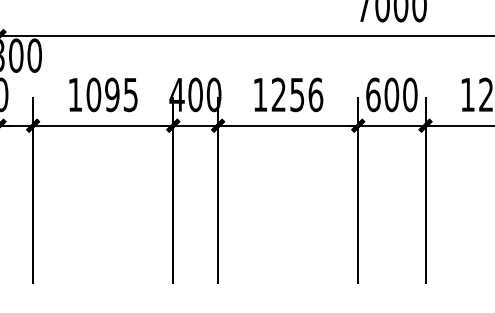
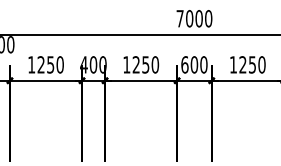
text: (111, 94) -> (50, 64), 1095 -> 1250
text: (316, 94) -> (155, 64), 1256 -> 1250

